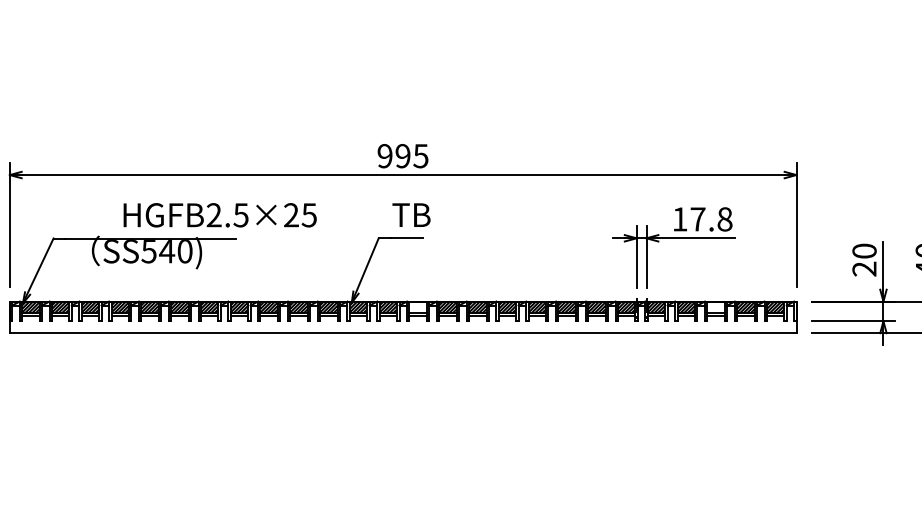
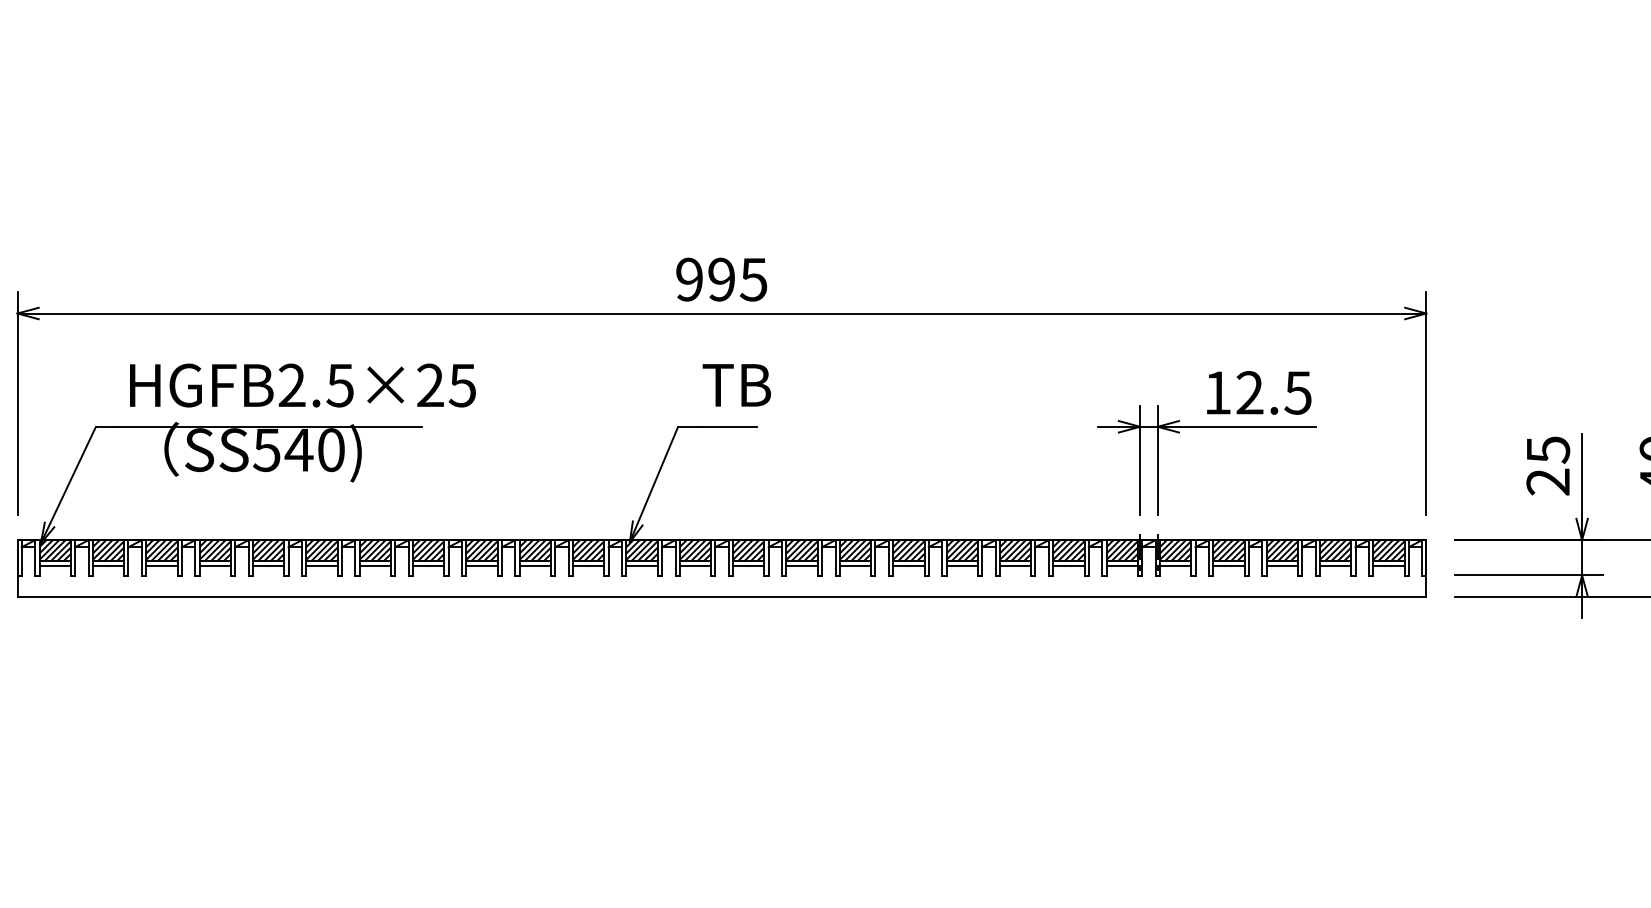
text: (219, 215) -> (301, 385), moved
text: (711, 219) -> (1274, 393), 17.8 -> 12.5
text: (864, 250) -> (1548, 448), 20 -> 25
hatch: (417, 307) -> (747, 550), added
hatch: (715, 307) -> (1281, 550), added

